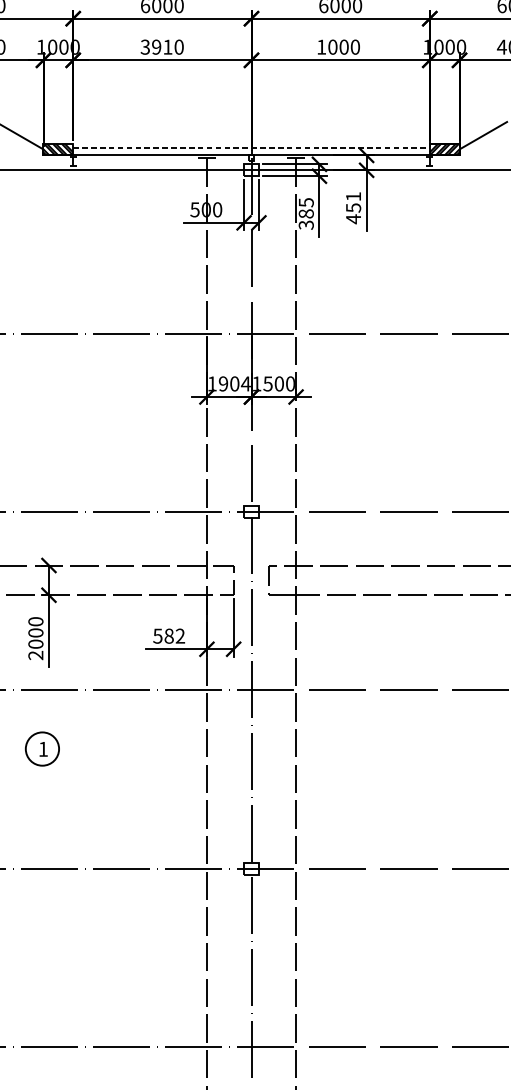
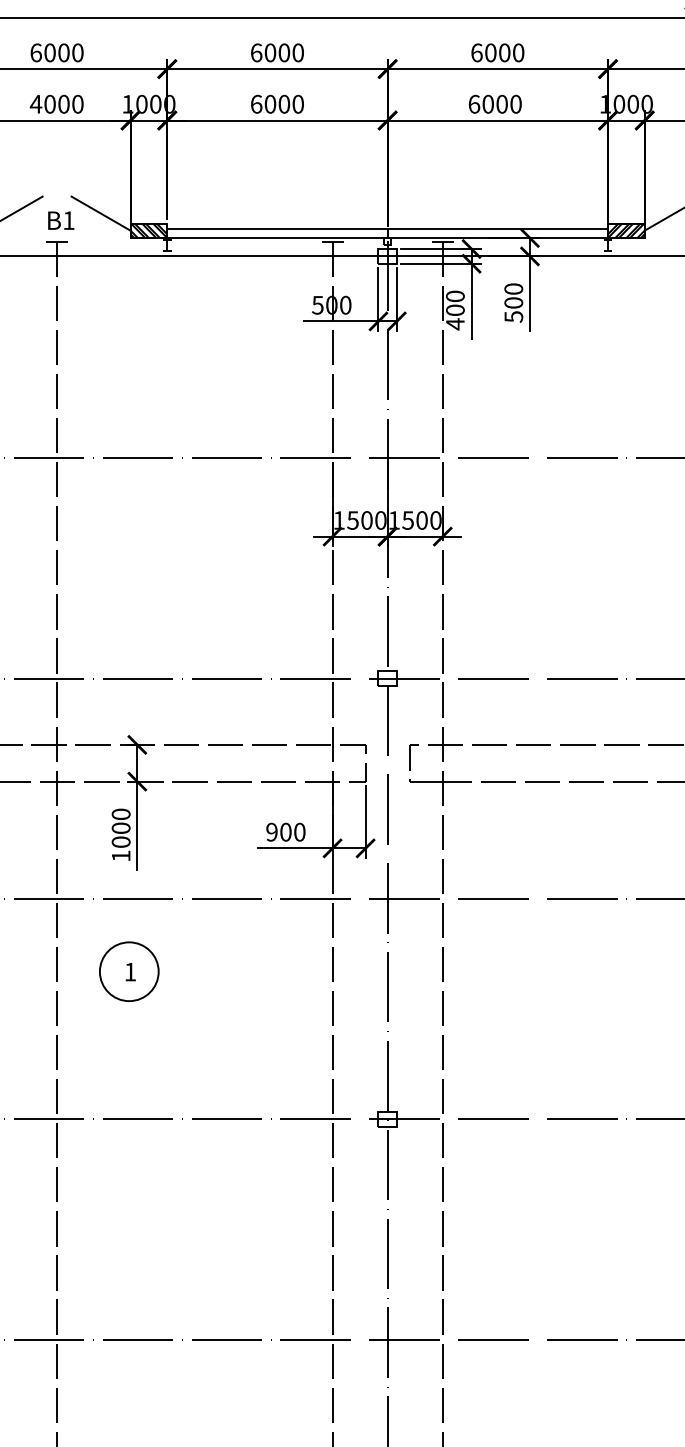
text: (156, 46) -> (270, 103), 3910 -> 6000
text: (321, 46) -> (474, 103), 1000 -> 6000
line: (252, 148) -> (388, 229), dashed -> solid
text: (353, 208) -> (513, 303), 451 -> 500
text: (306, 214) -> (455, 310), 385 -> 400
text: (234, 383) -> (366, 520), 1904 -> 1500
text: (168, 635) -> (285, 831), 582 -> 900
text: (35, 655) -> (120, 855), 2000 -> 1000
circle: (41, 748) -> (128, 971), size x1.43

